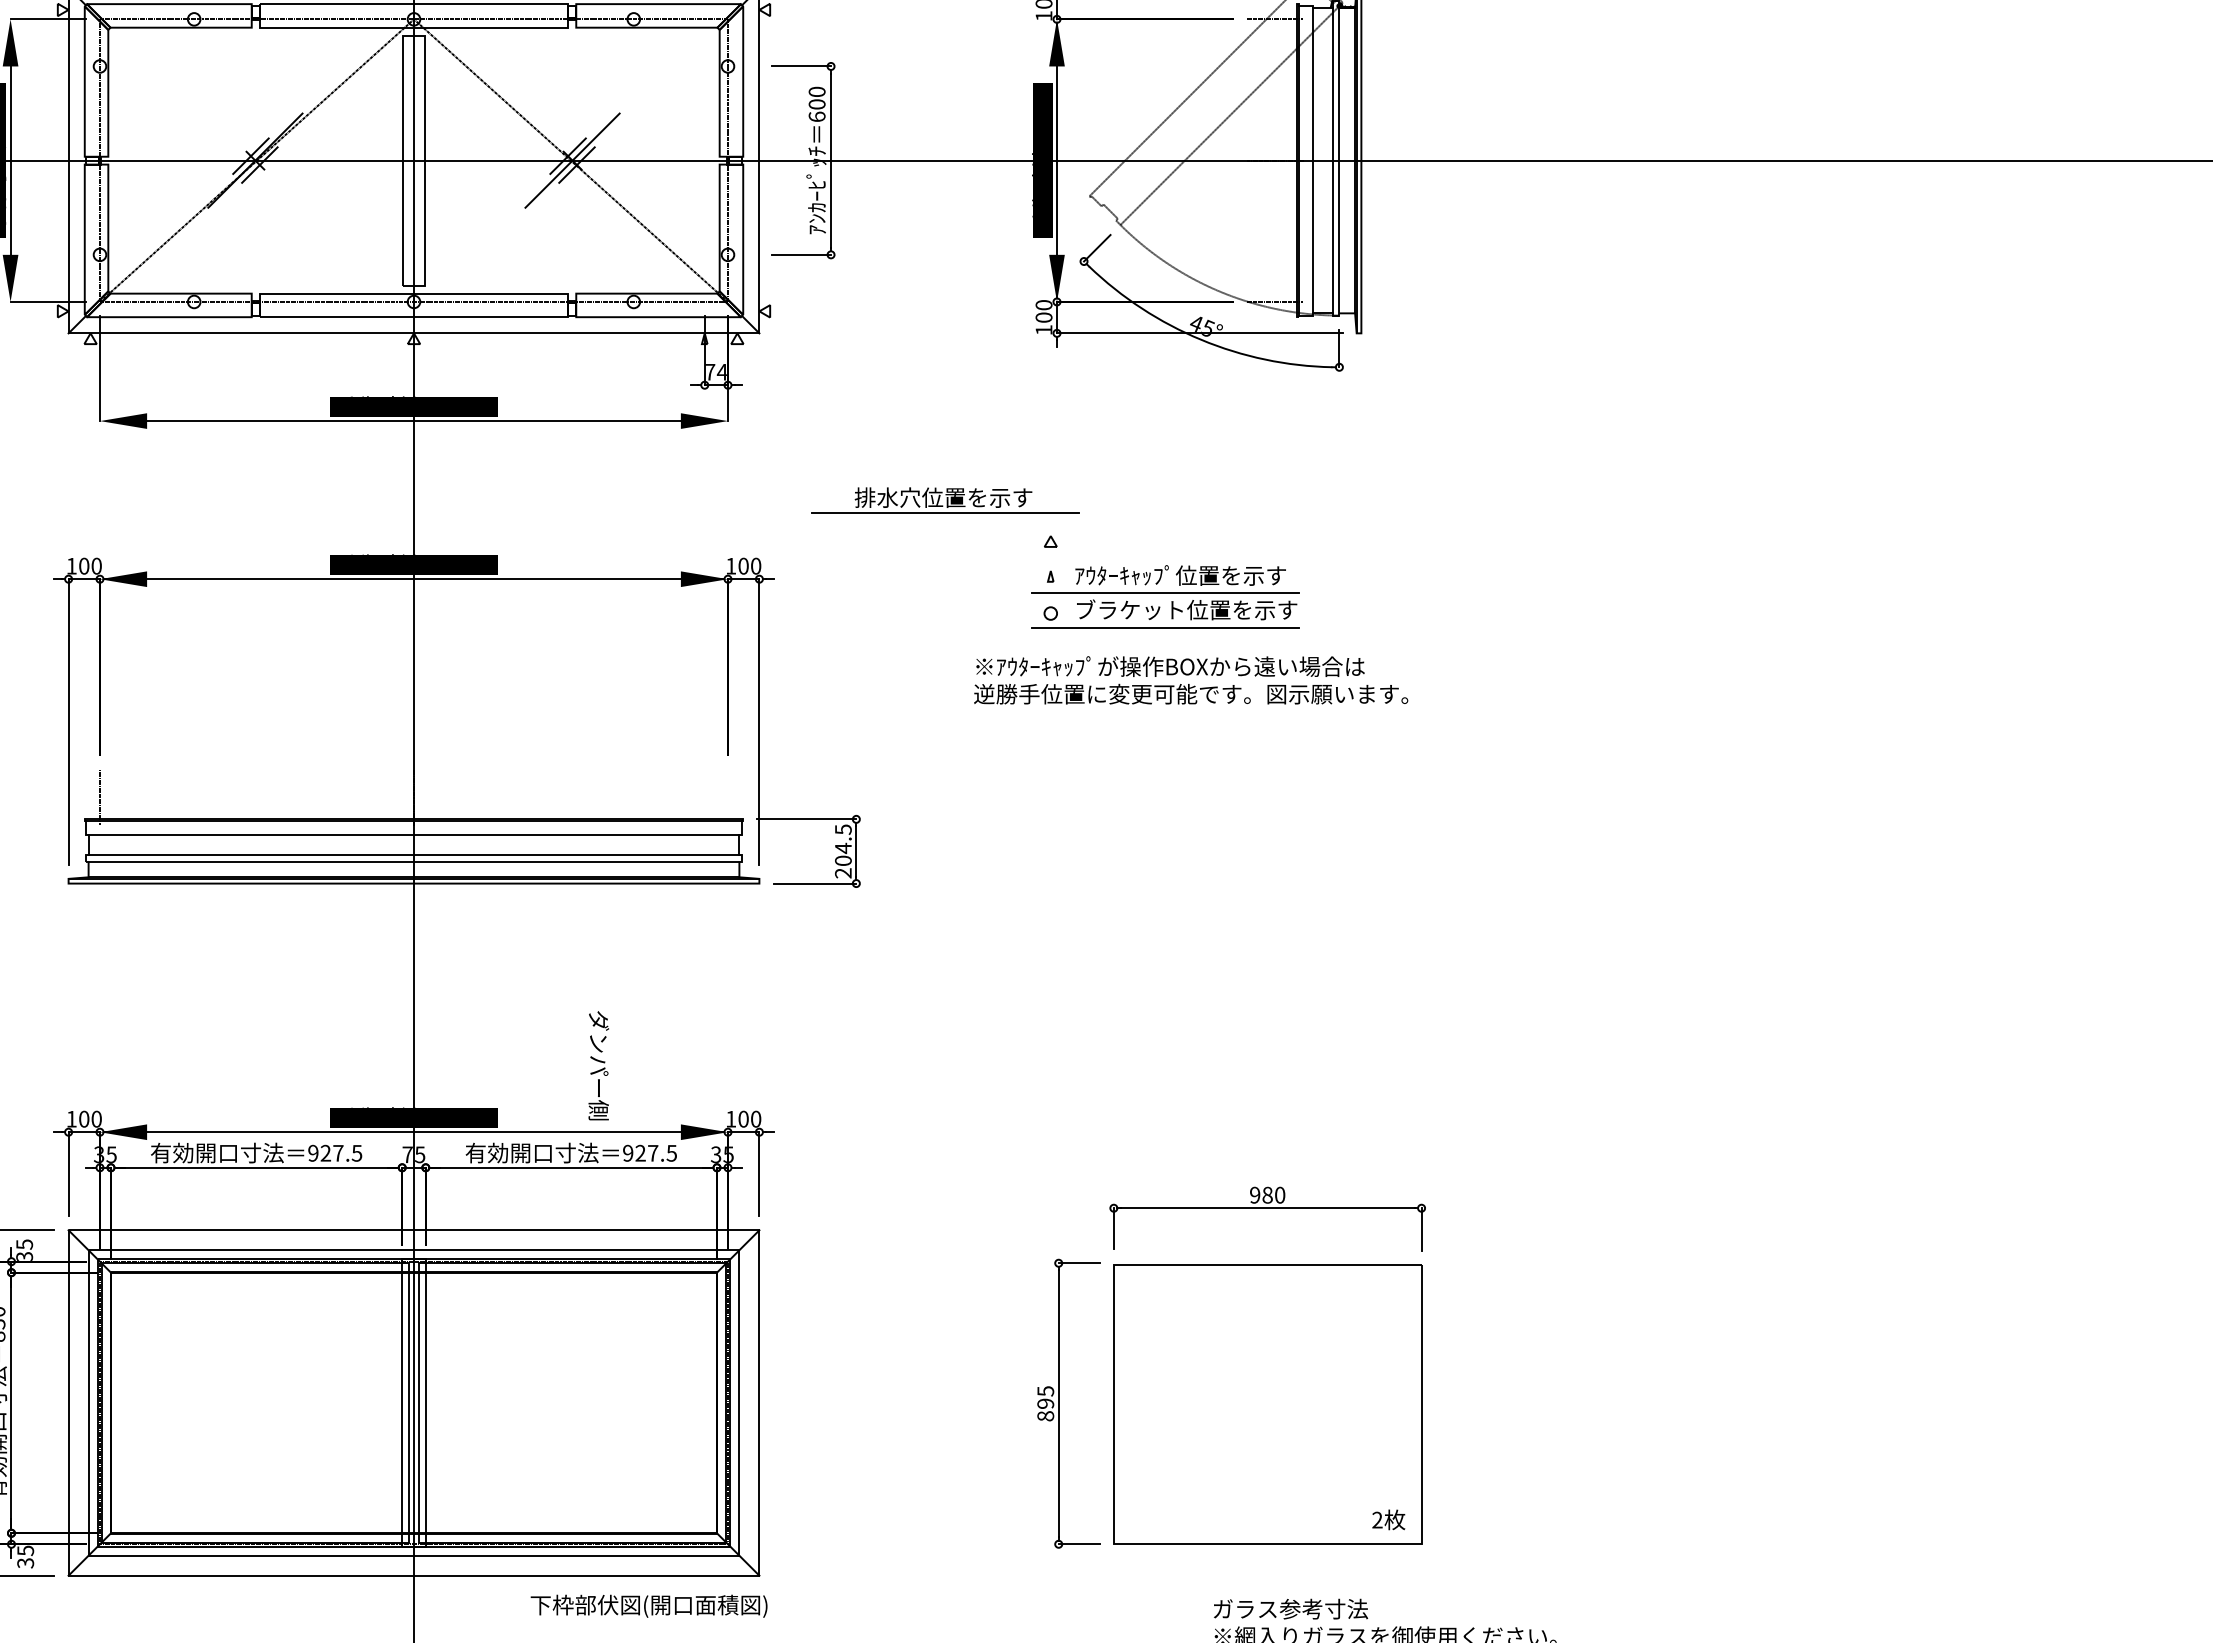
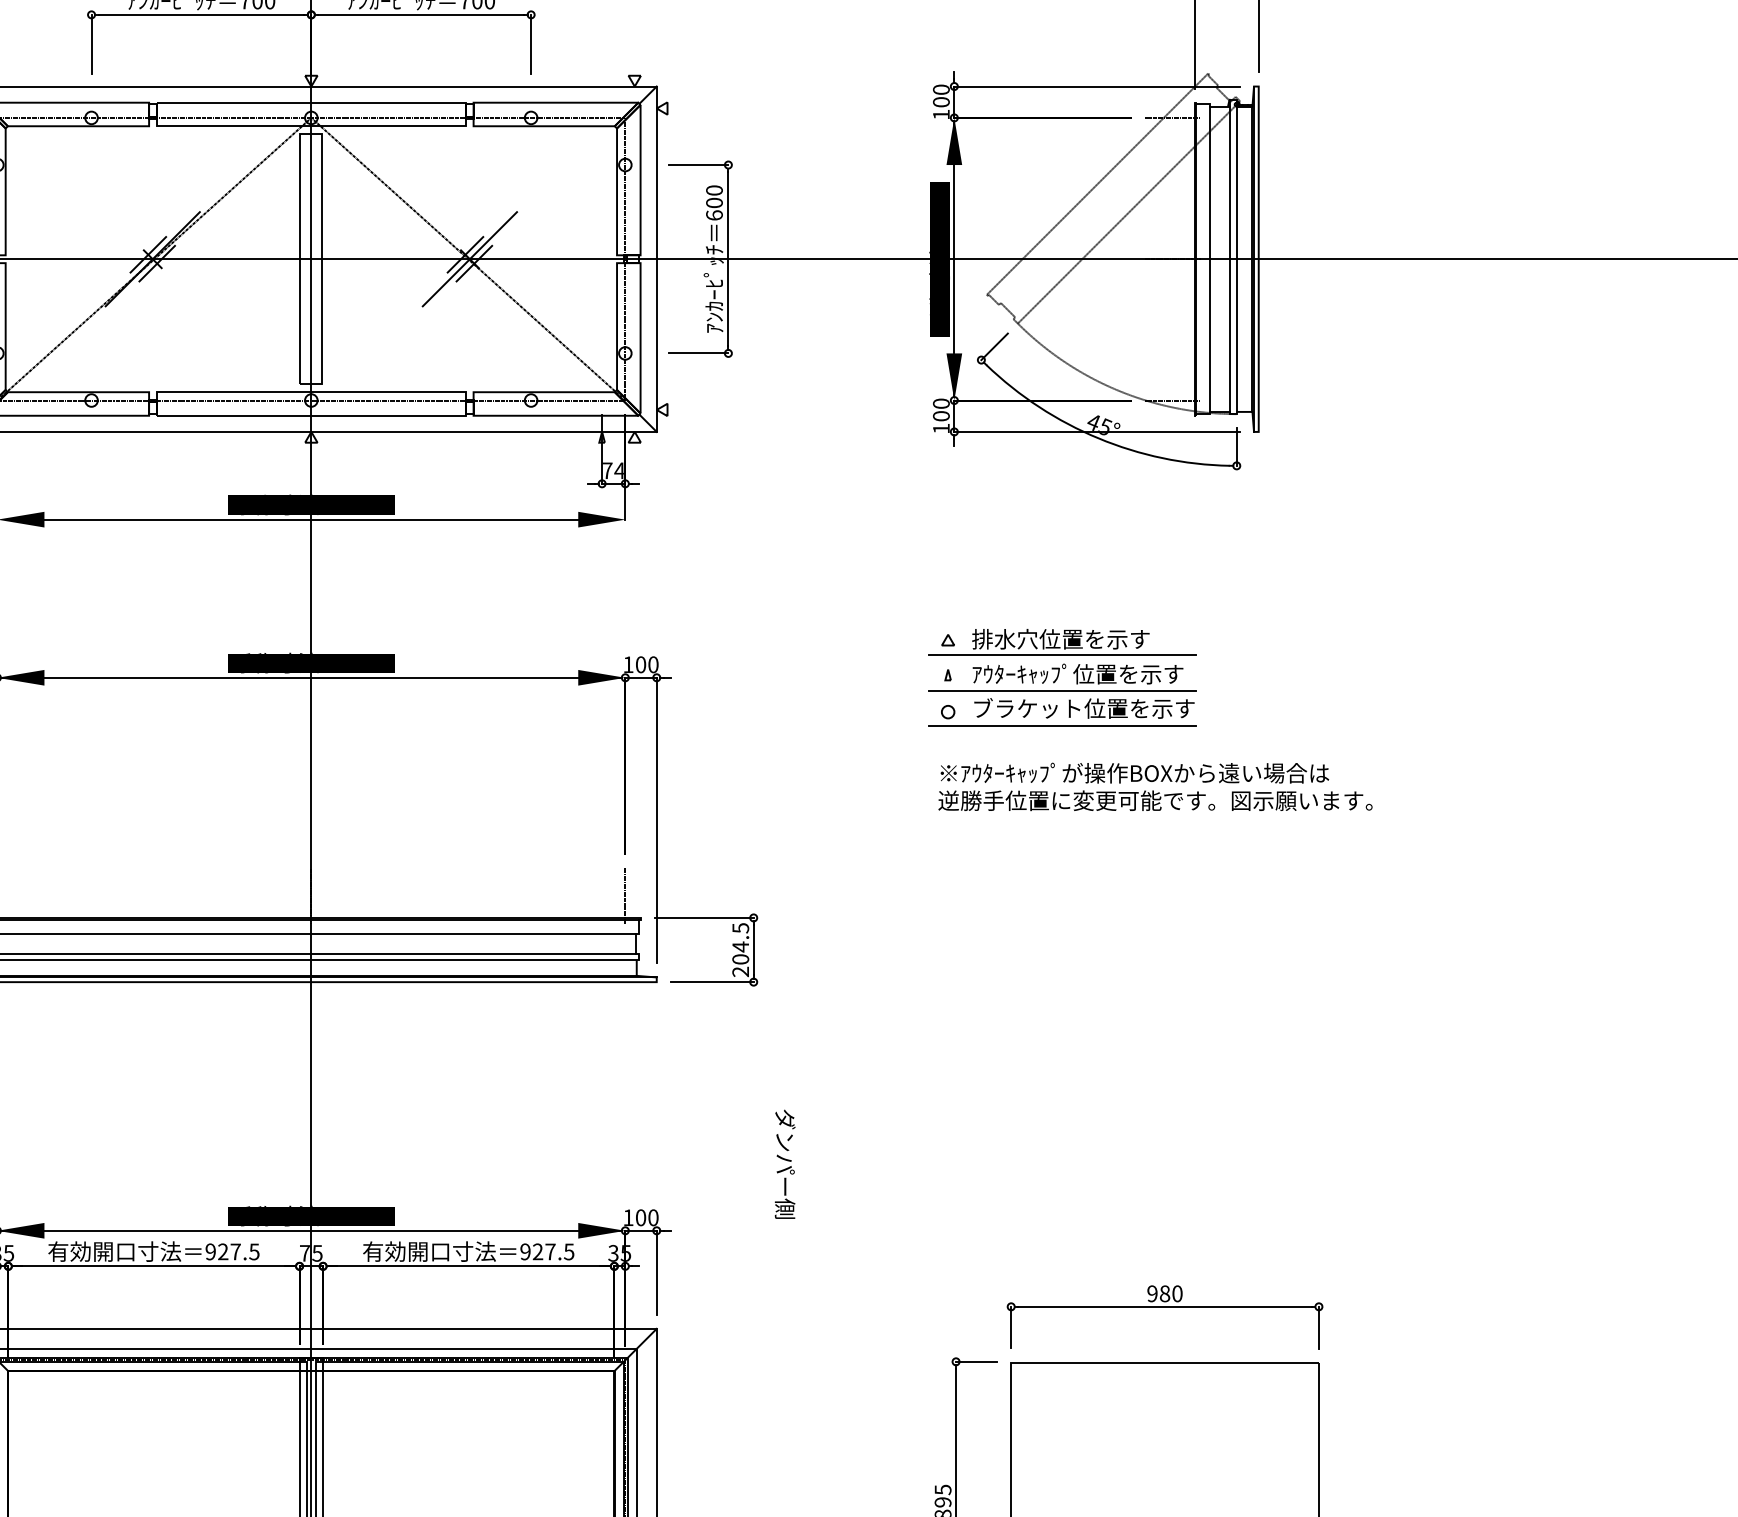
part: (945, 500) -> (1062, 642), moved
text: (1191, 680) -> (1155, 787), moved
line: (727, 797) -> (624, 896), added
text: (598, 1065) -> (784, 1164), moved

